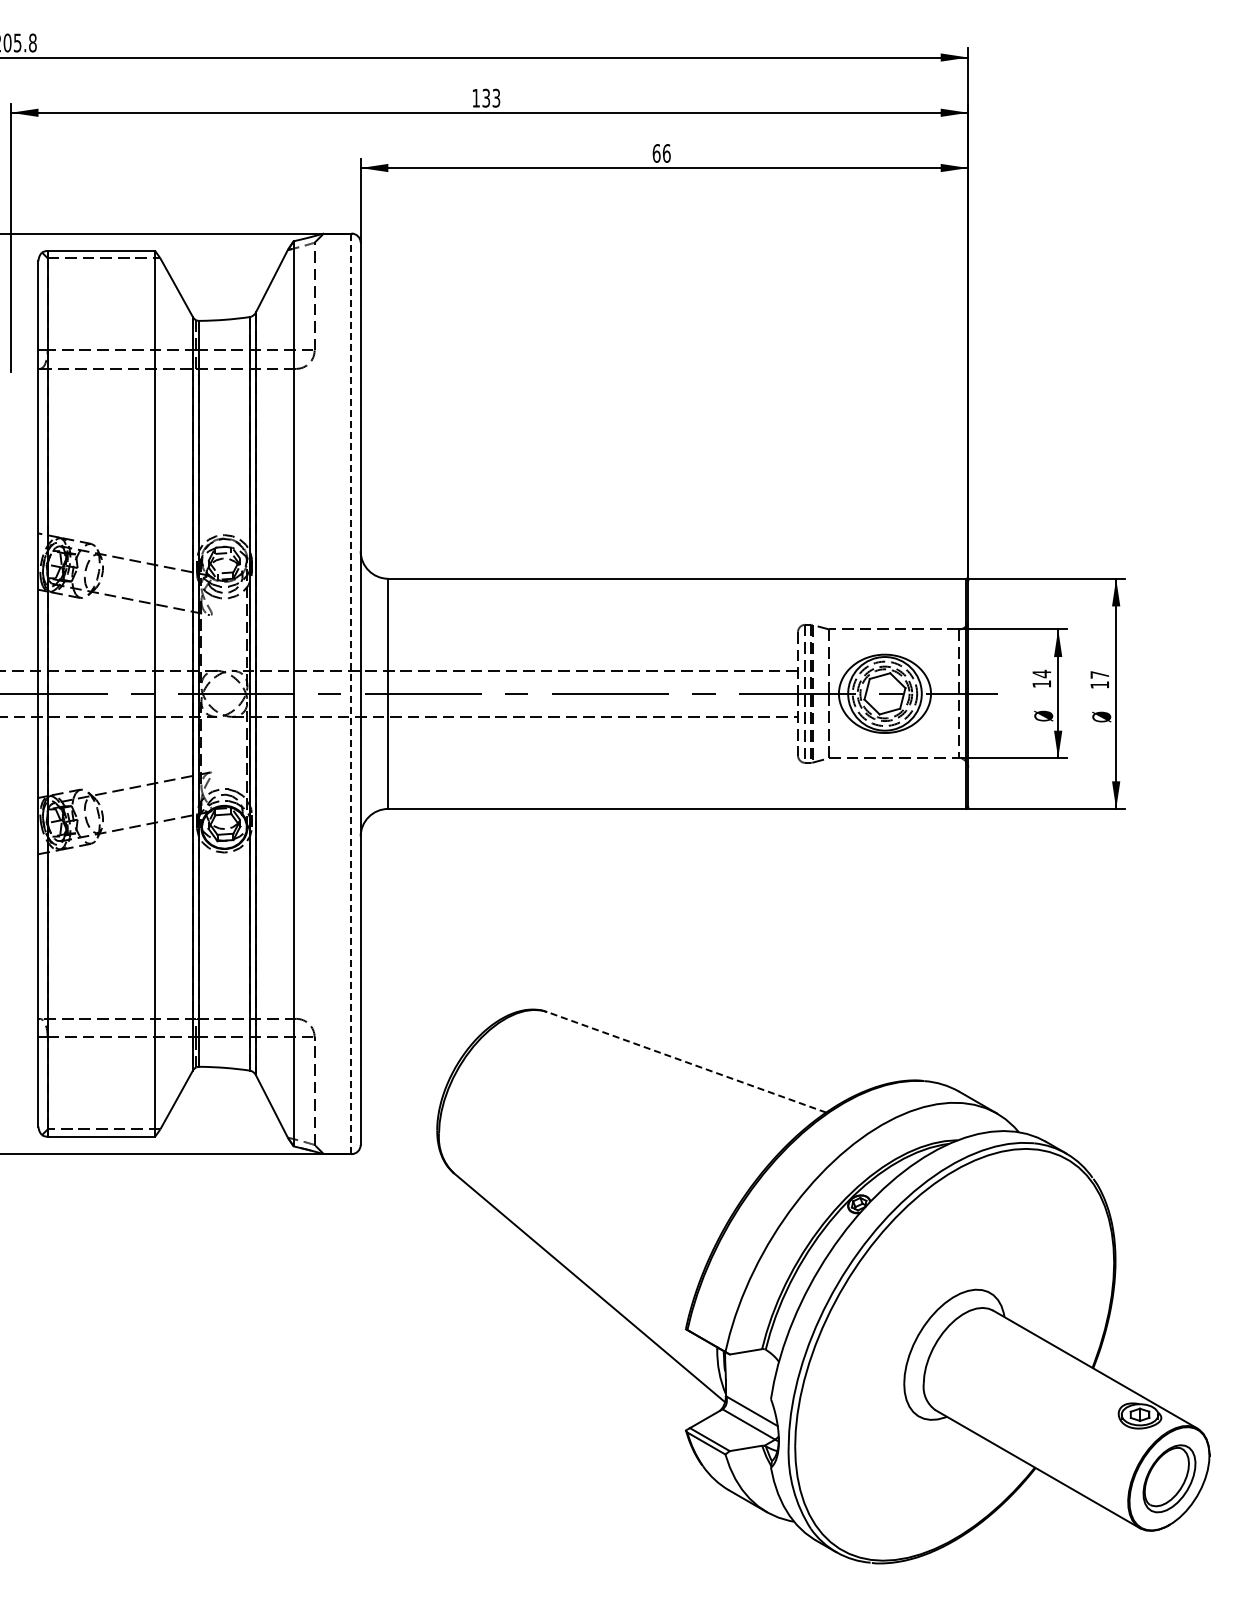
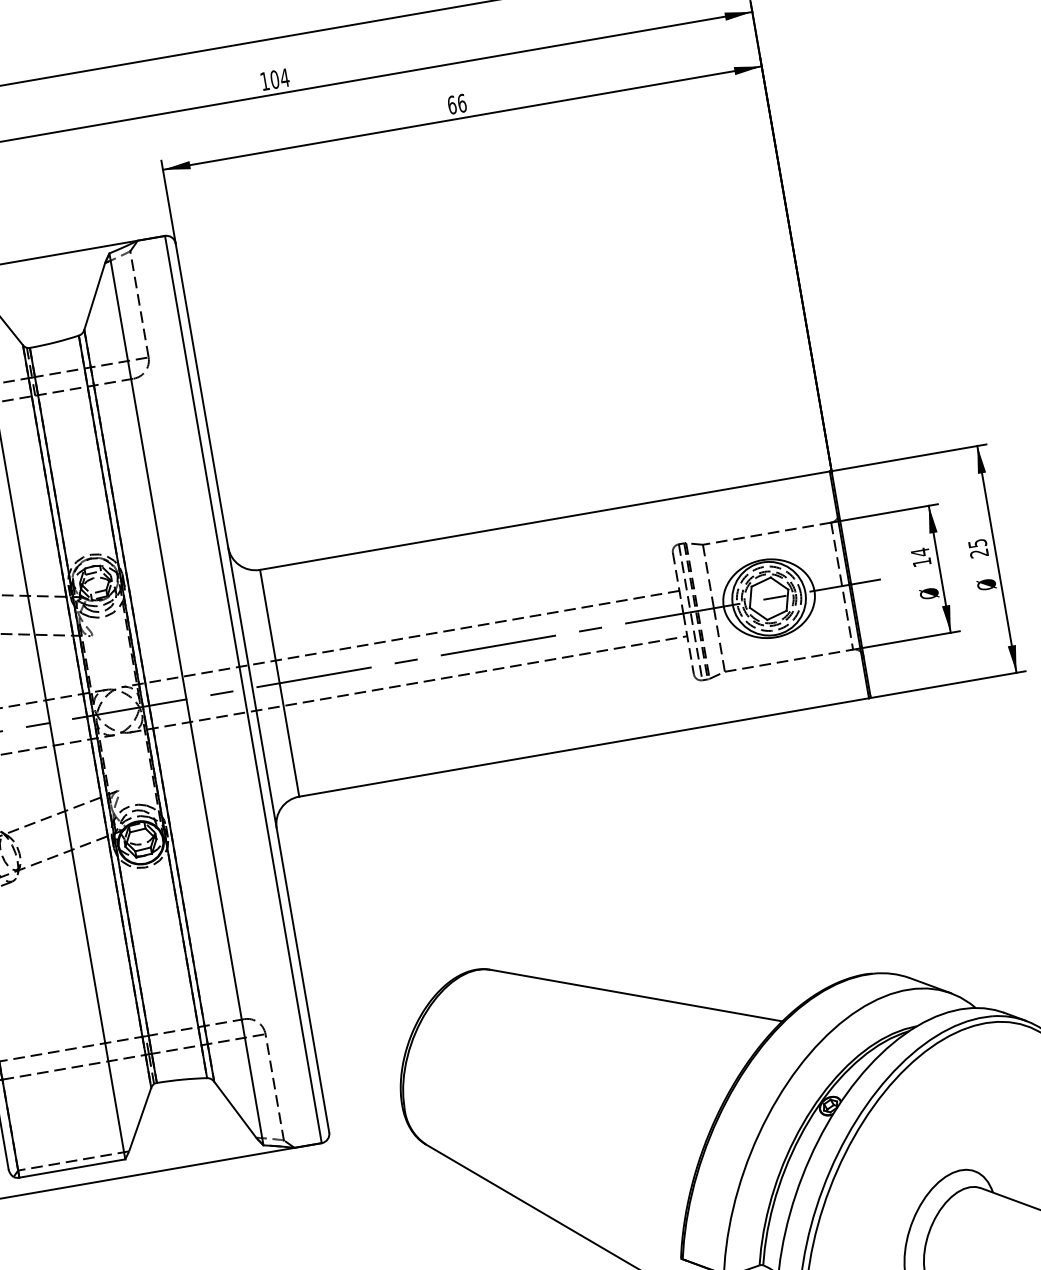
text: (491, 97) -> (279, 78), 133 -> 104
text: (1099, 679) -> (978, 548), 17 -> 25
line: (351, 693) -> (243, 689), dashed -> solid
line: (686, 1062) -> (636, 995), dashed -> solid

